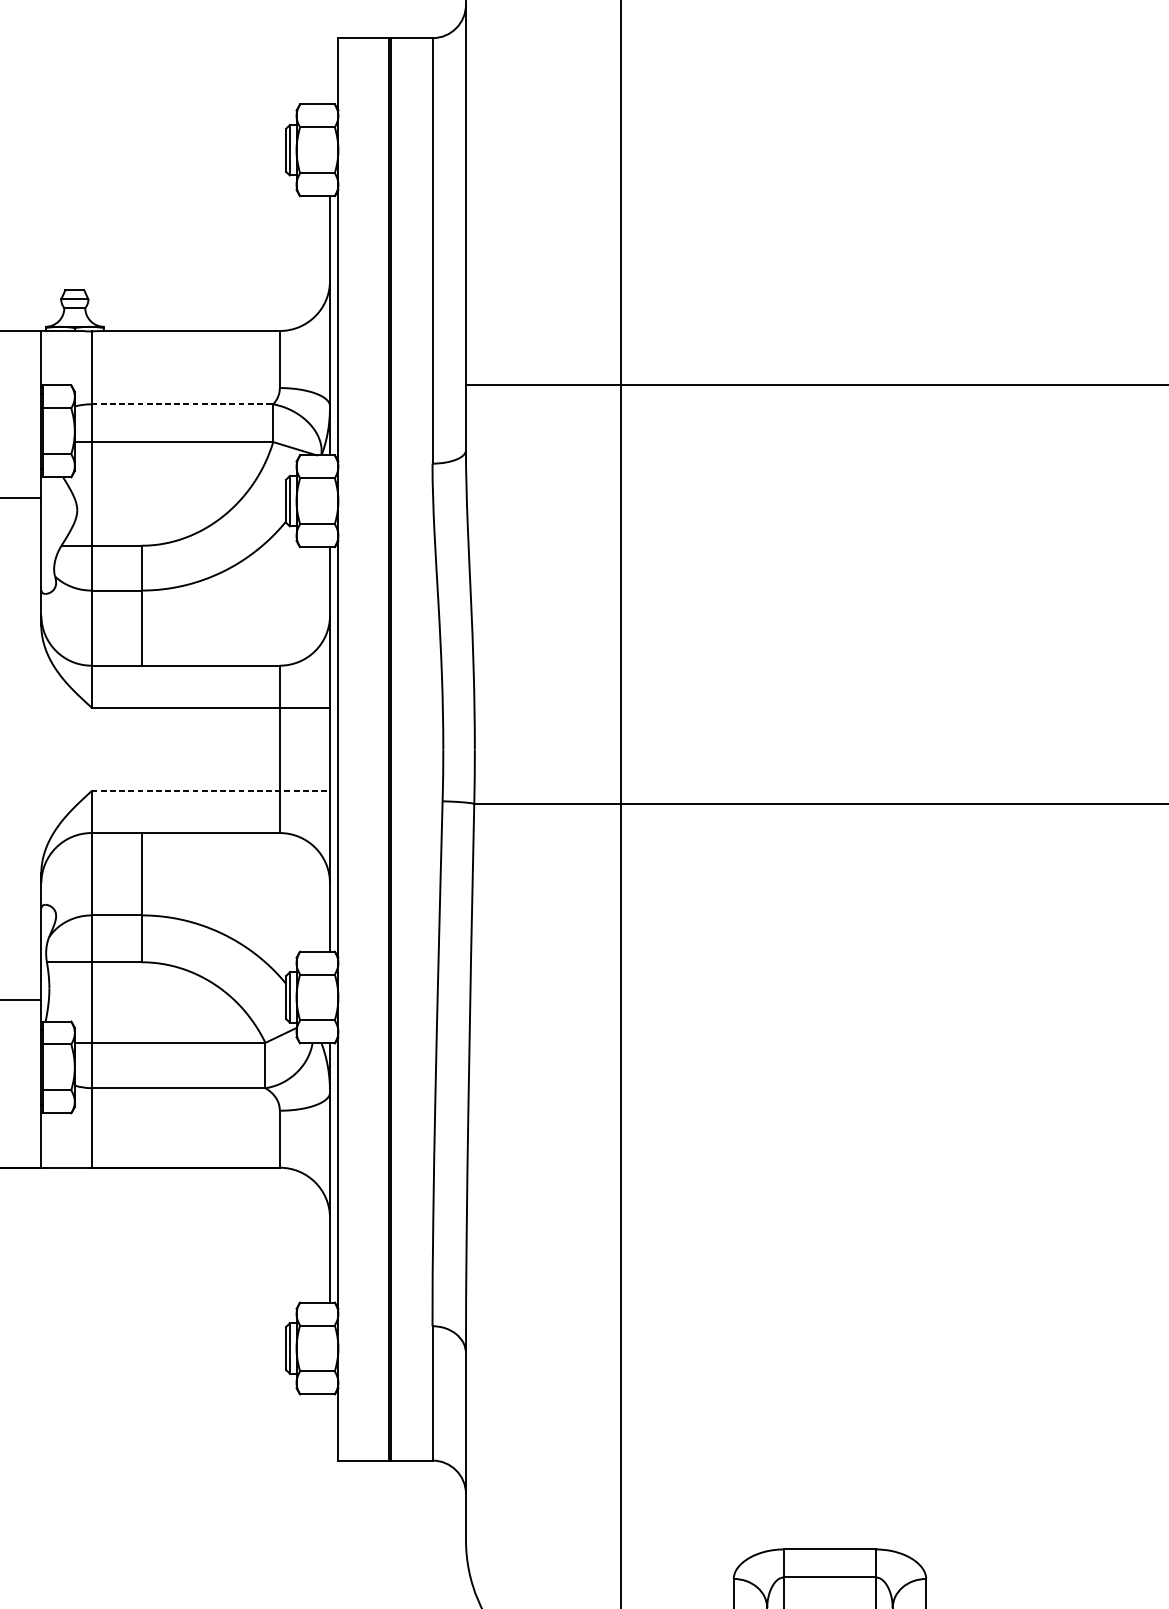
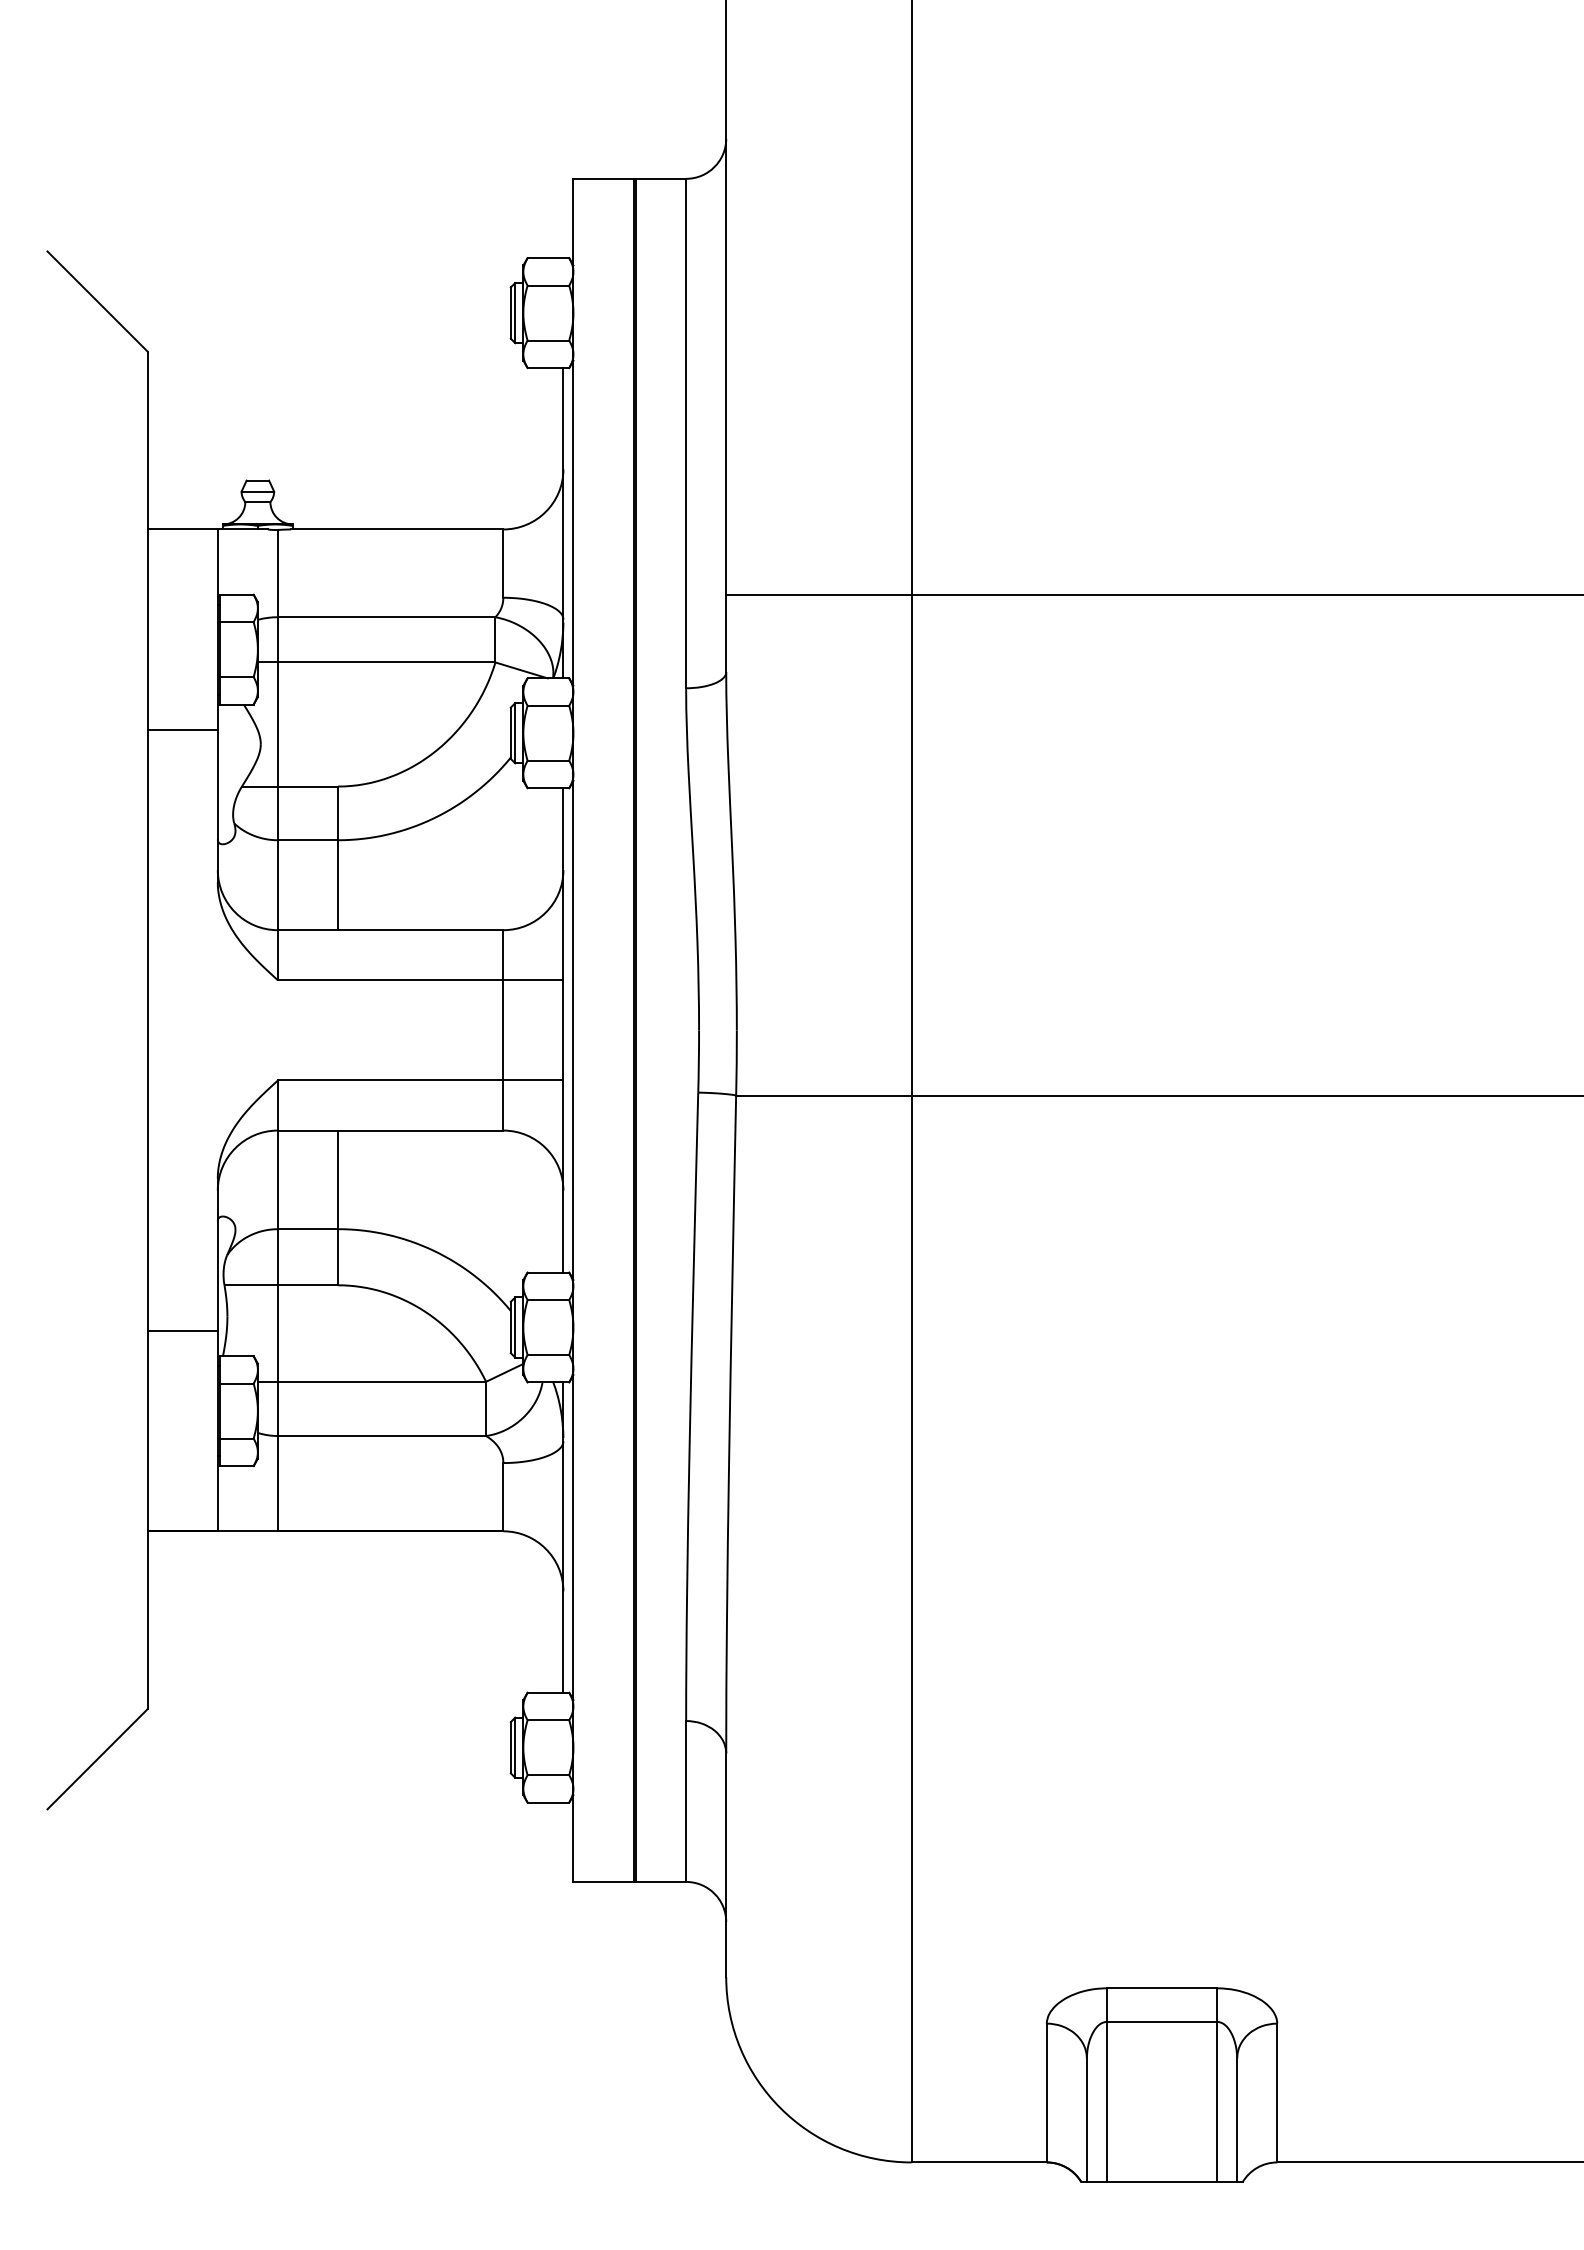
line: (182, 404) -> (386, 617), dashed -> solid
line: (210, 791) -> (420, 1080), dashed -> solid

